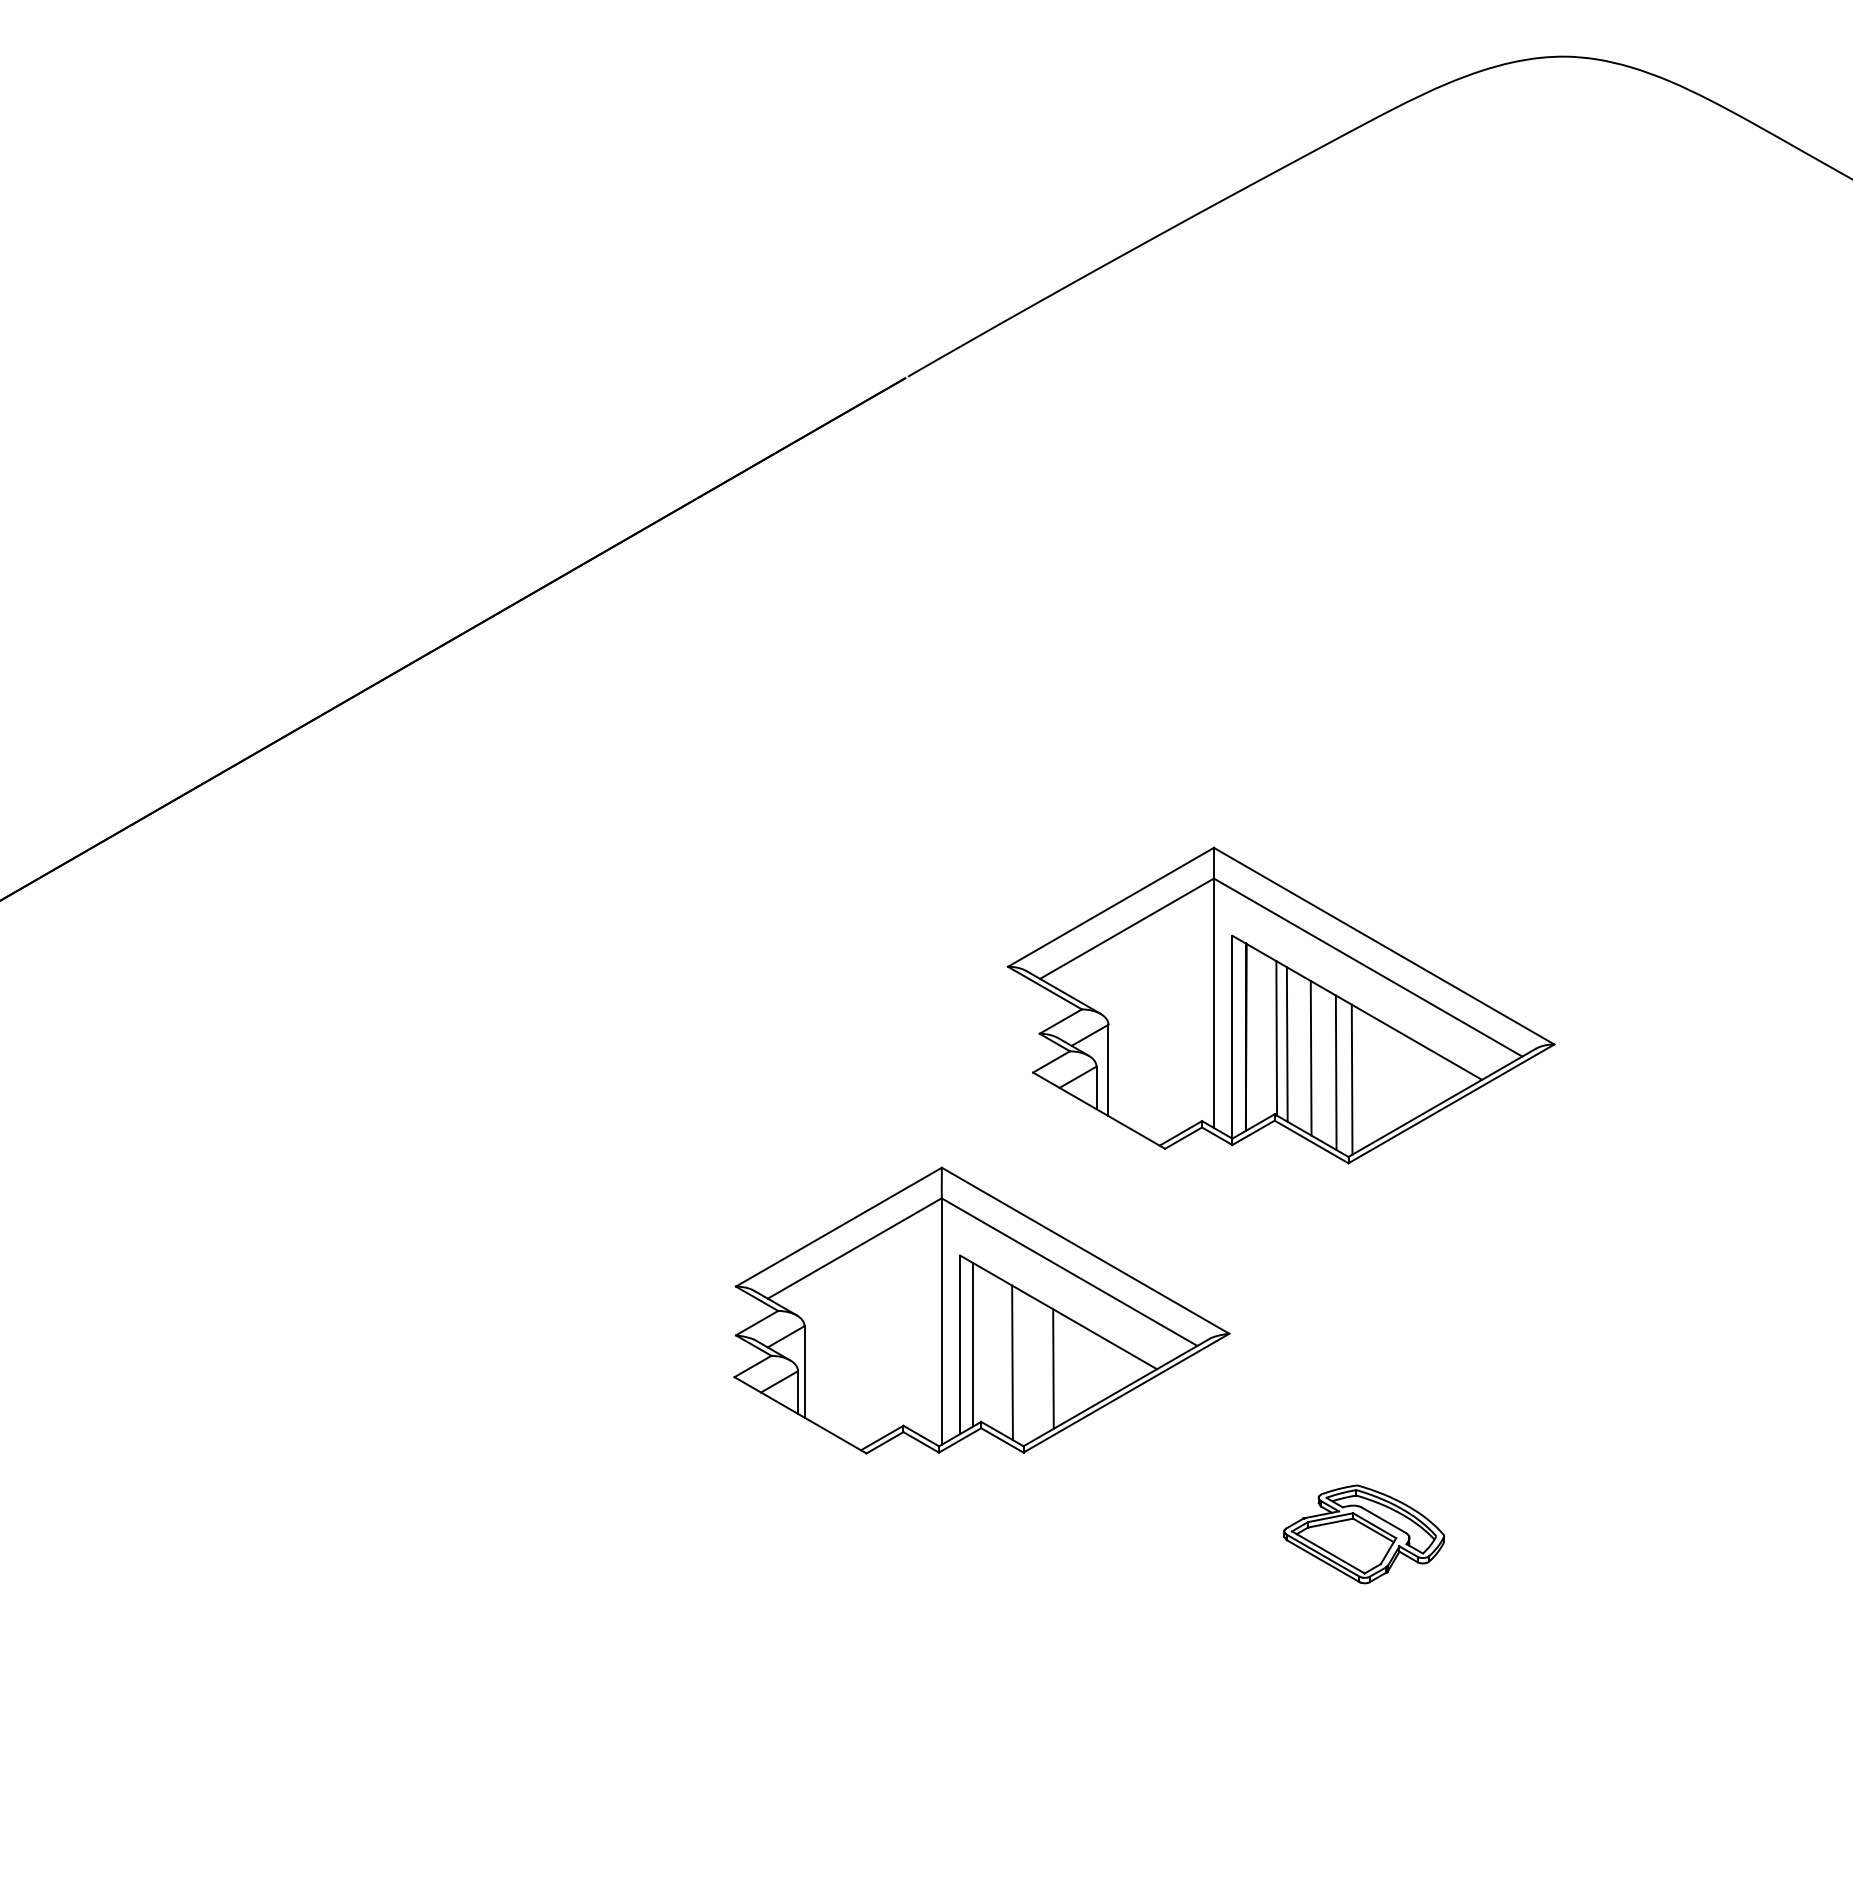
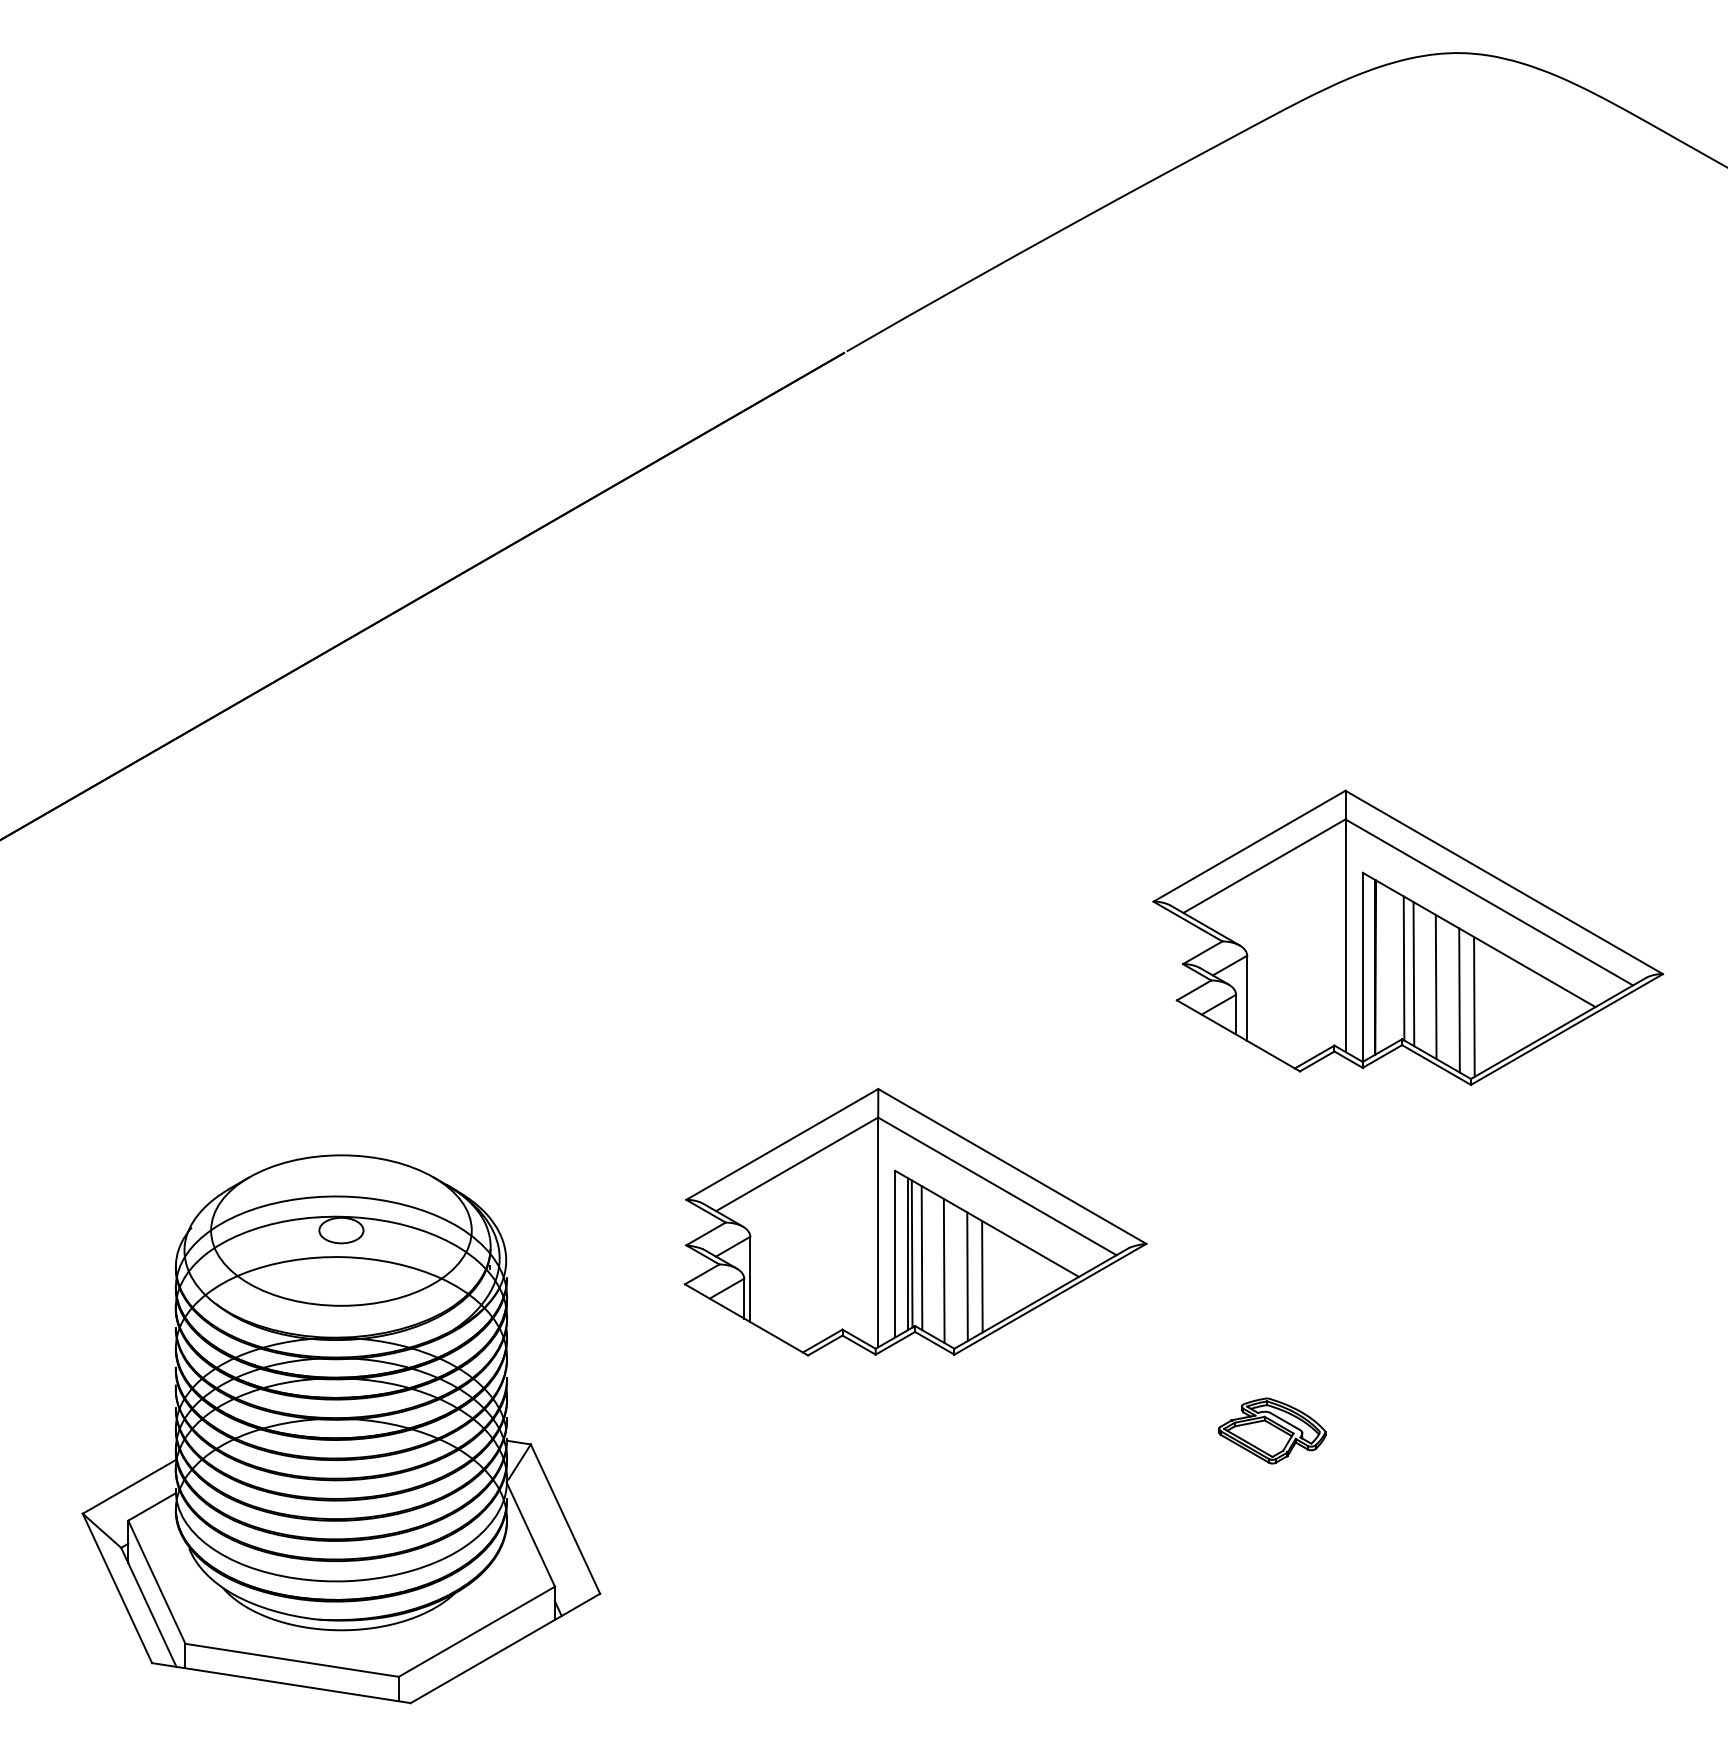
part: (1280, 1005) -> (1407, 937), moved
line: (977, 1344) -> (911, 1253), added
line: (988, 1348) -> (921, 1257), added
line: (1037, 1369) -> (967, 1277), added
part: (365, 1532) -> (340, 1429), added
part: (1364, 1534) -> (1272, 1431), size x0.71

